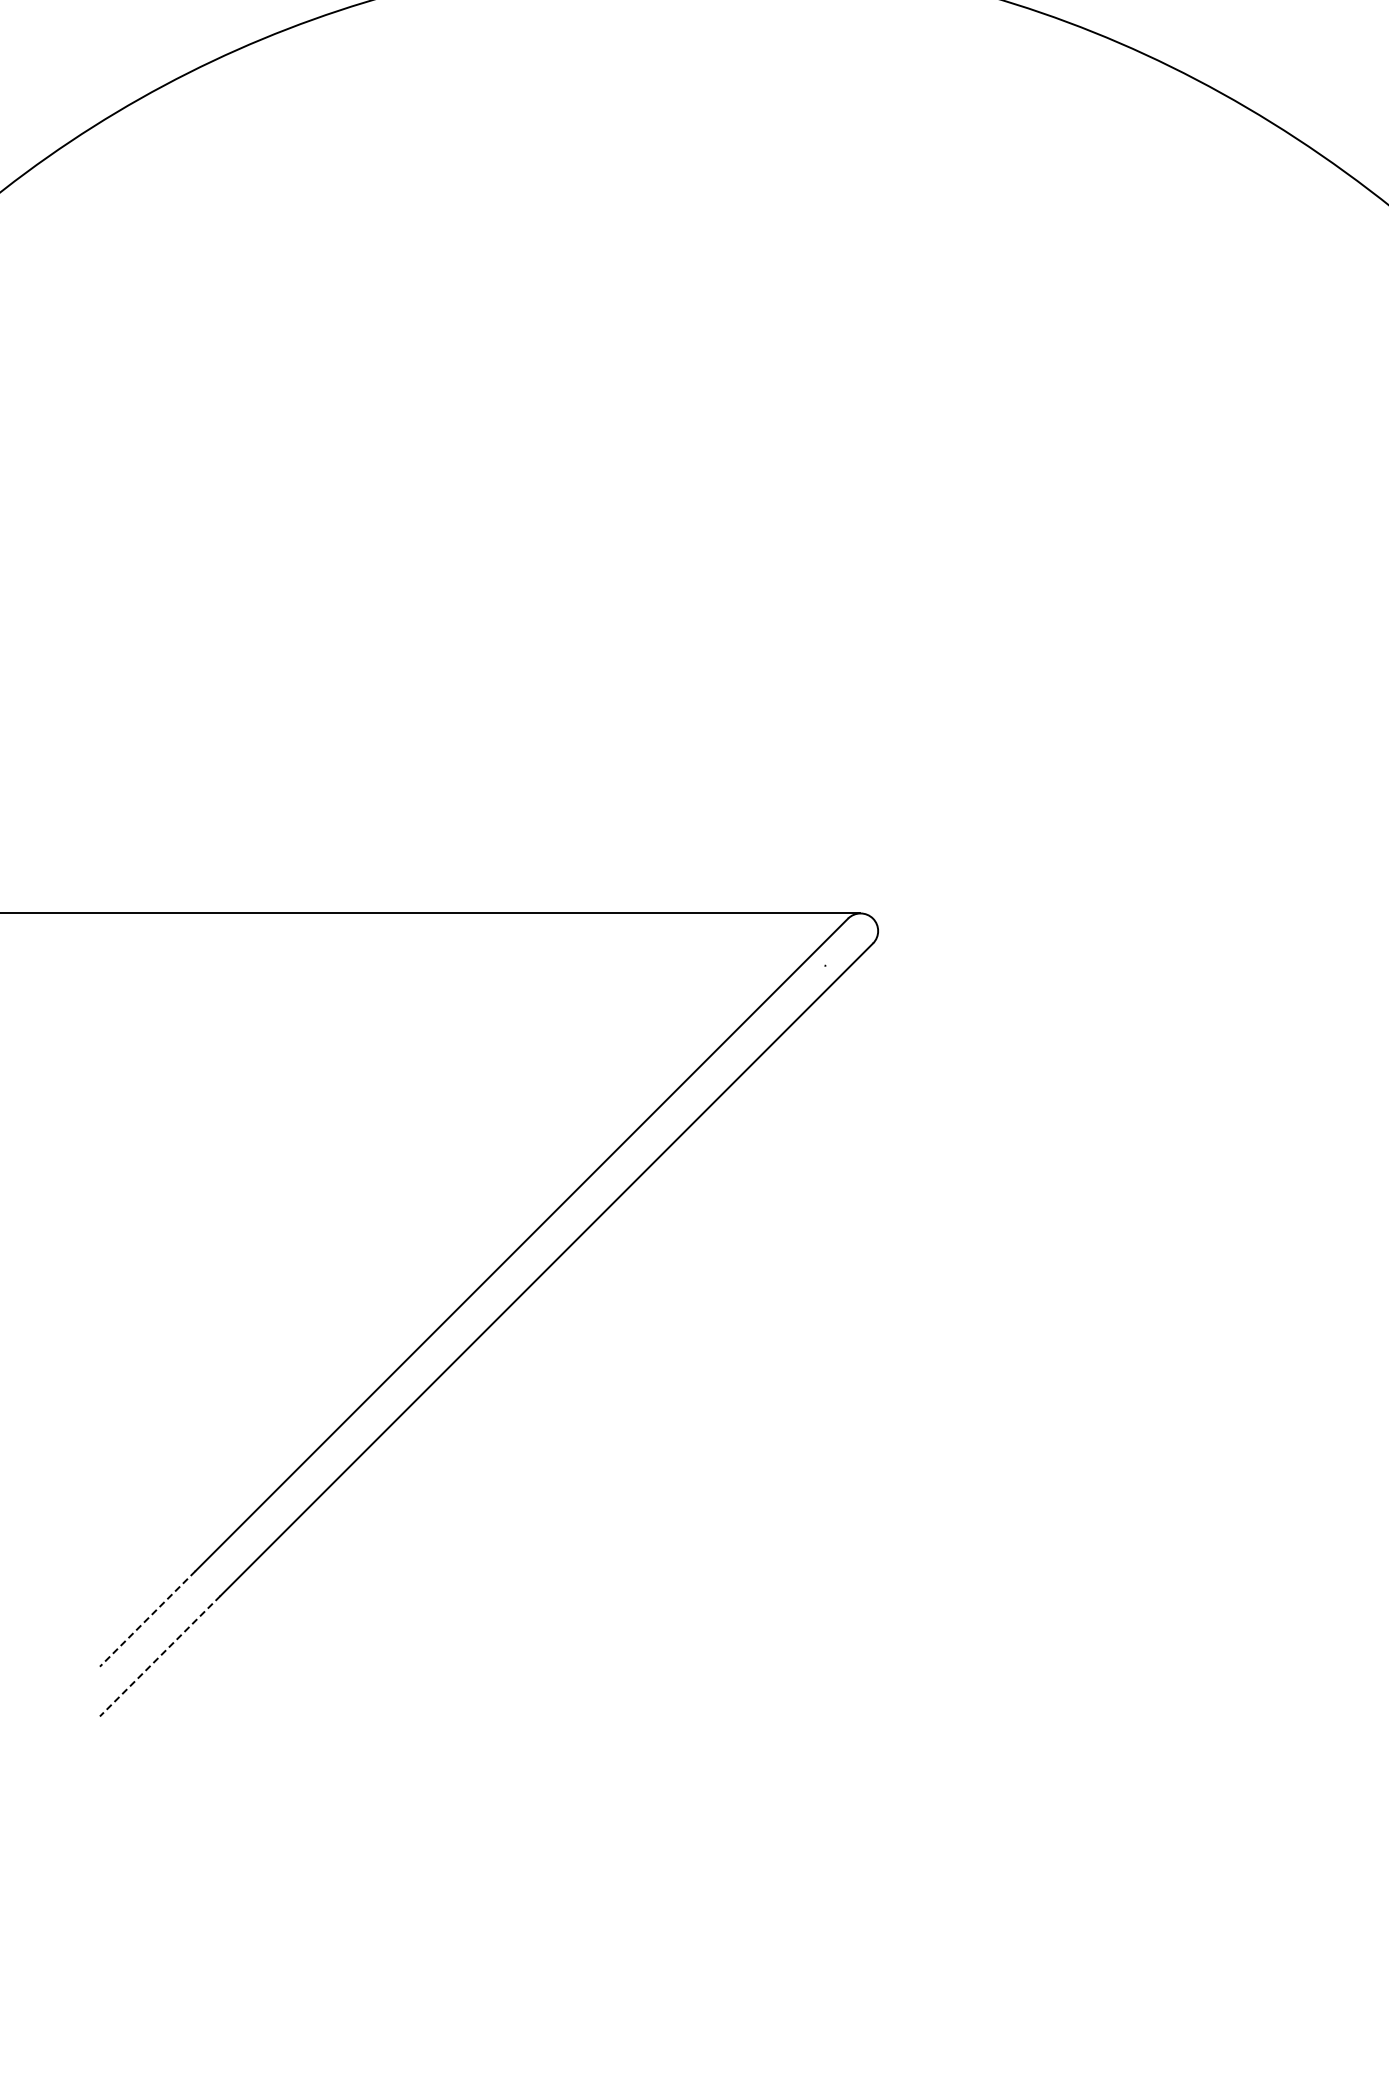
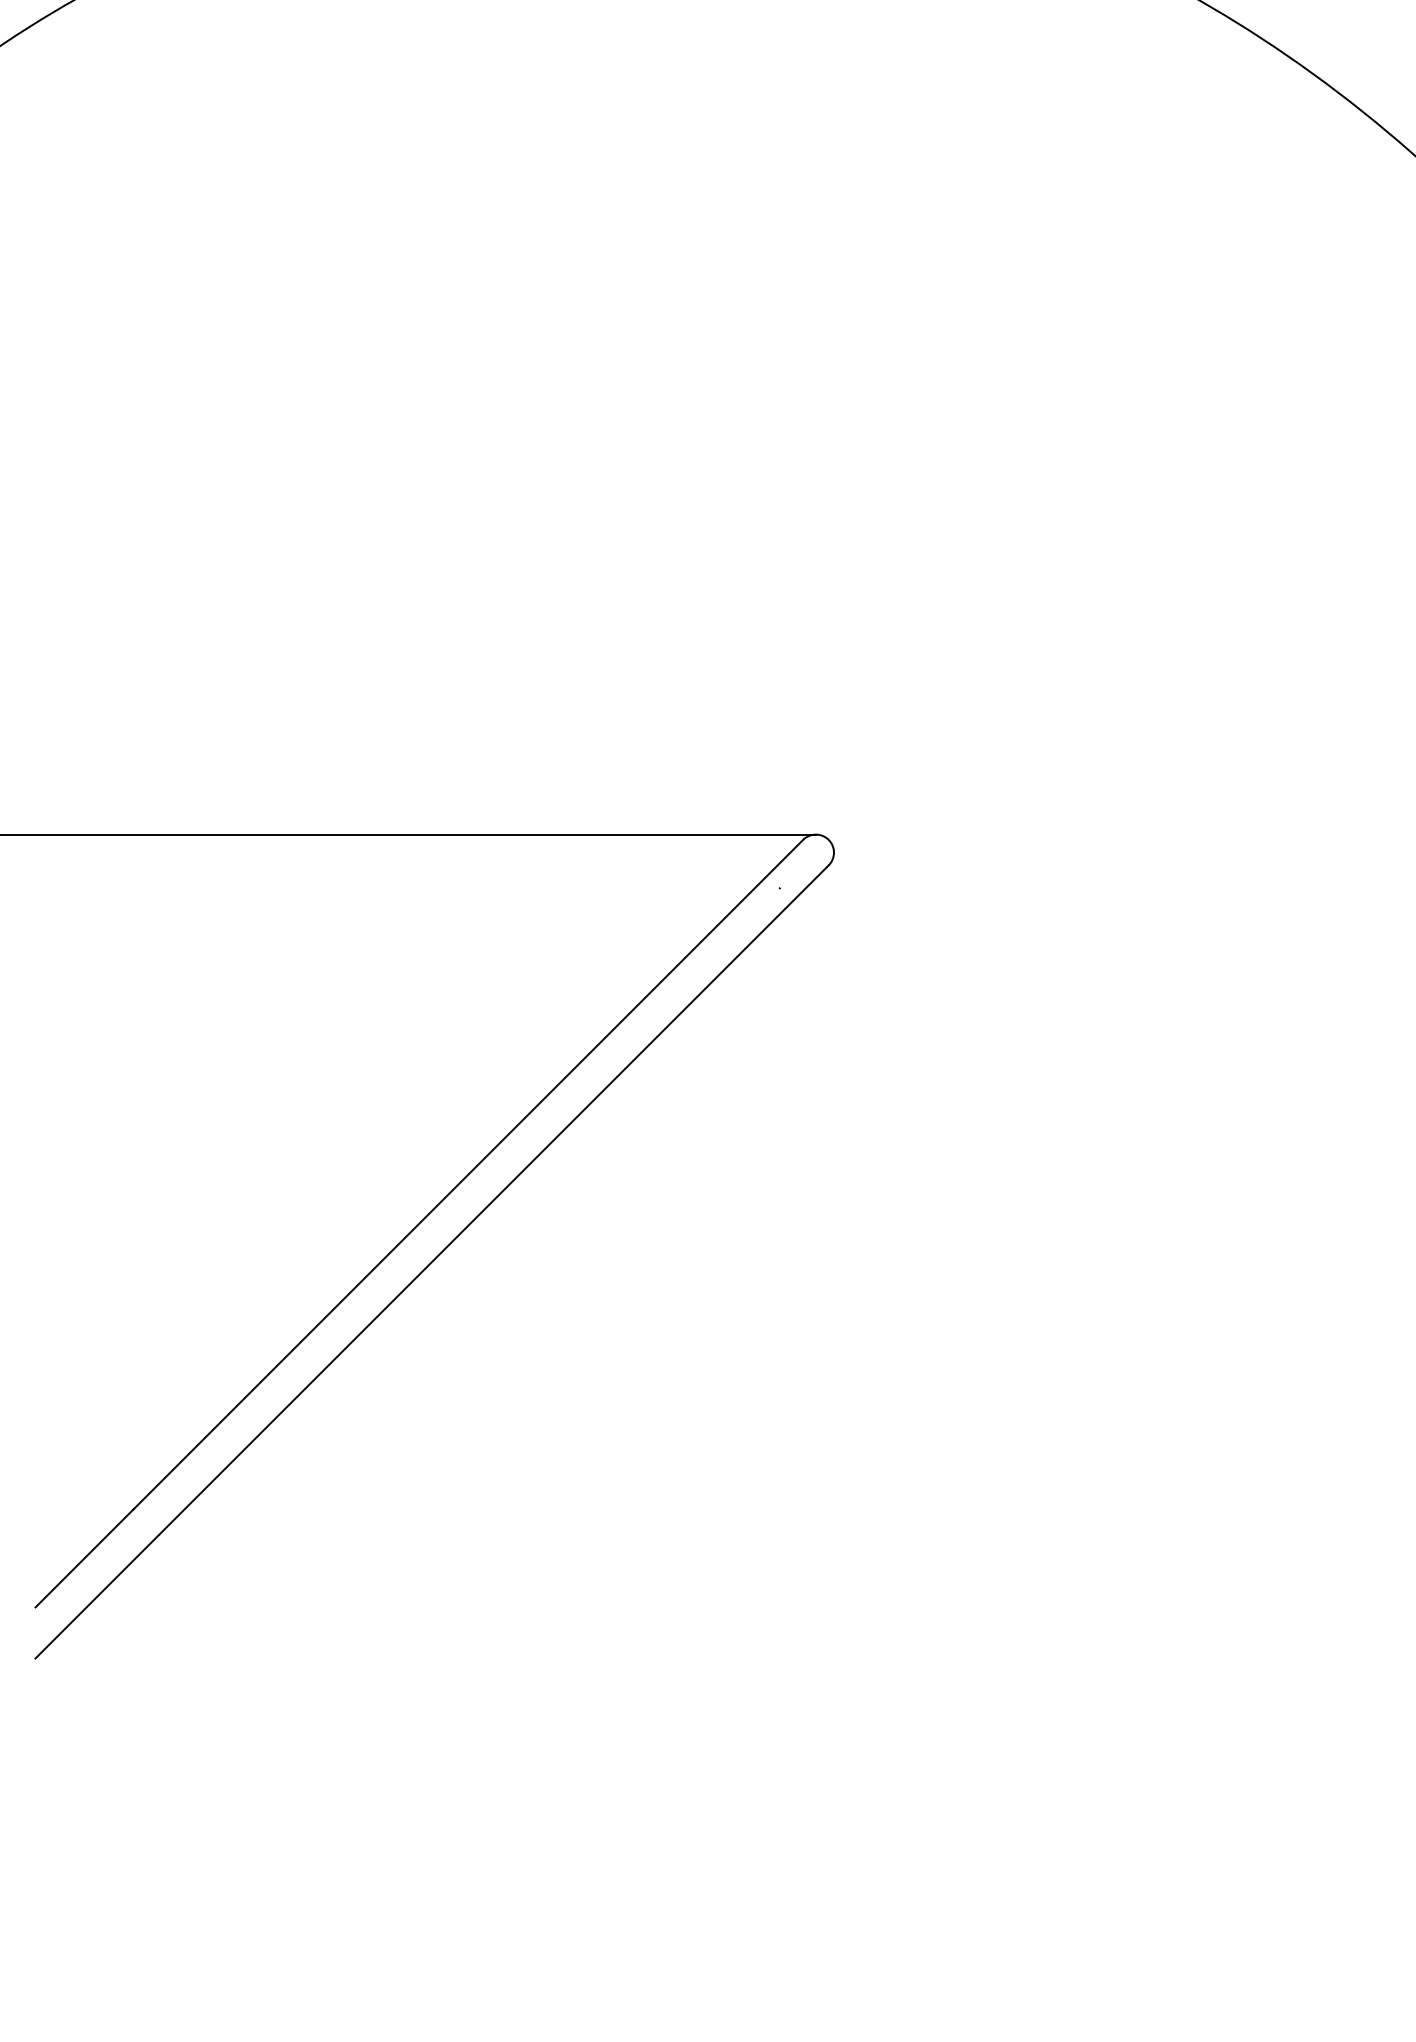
line: (147, 1618) -> (84, 1557), dashed -> solid
line: (159, 1656) -> (96, 1596), dashed -> solid

